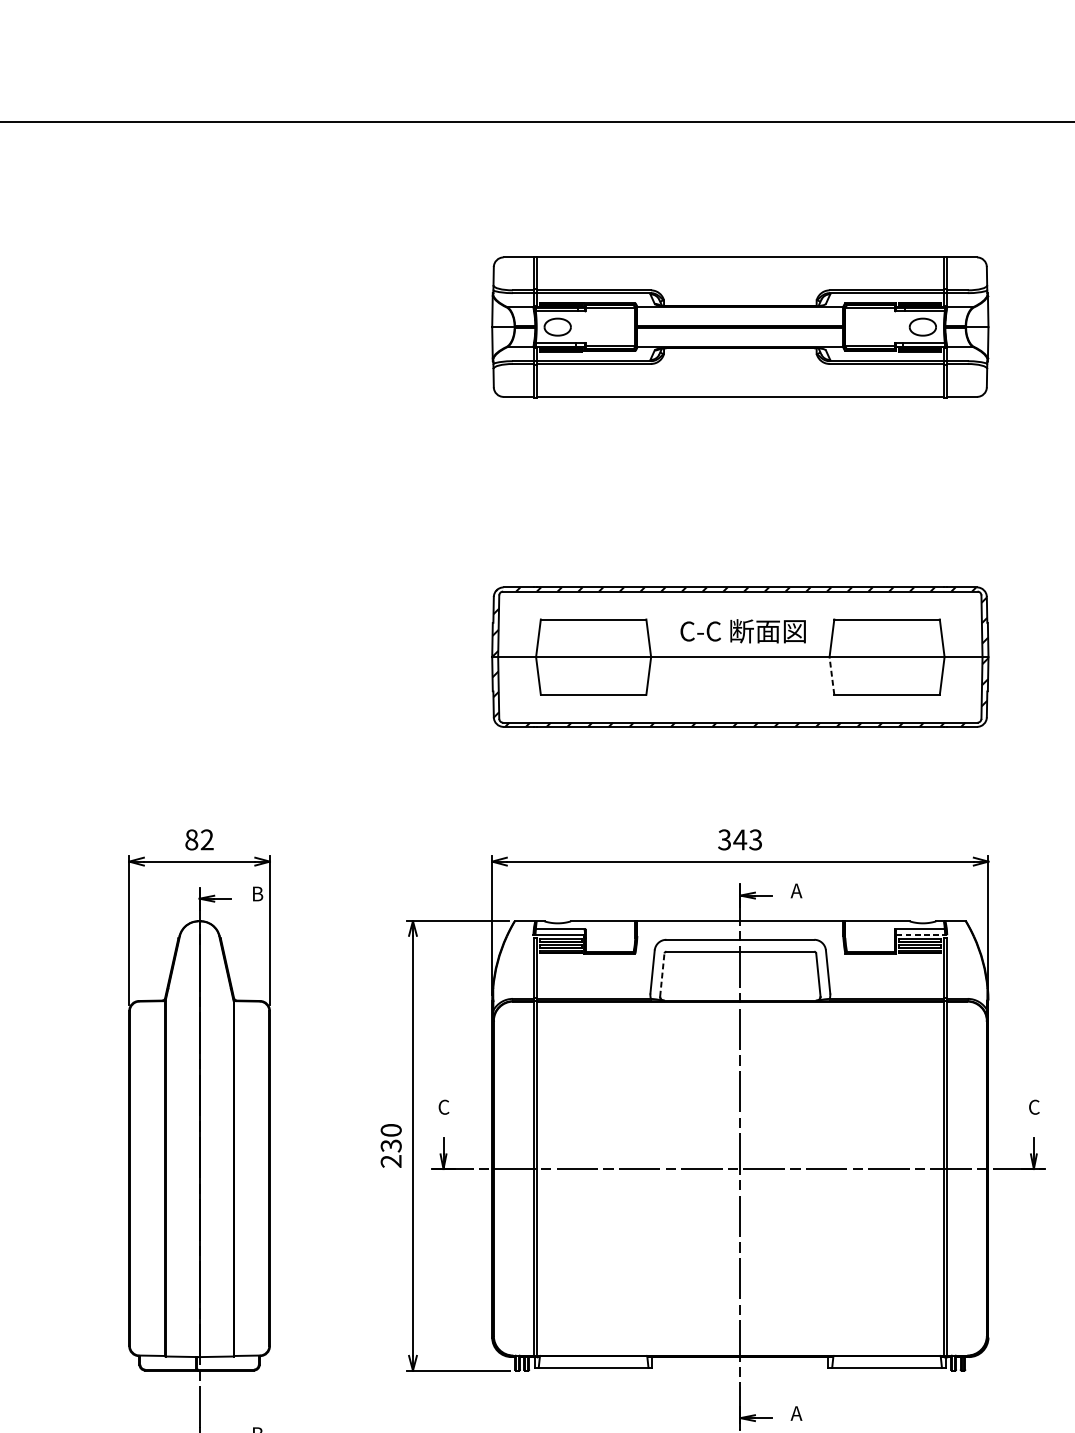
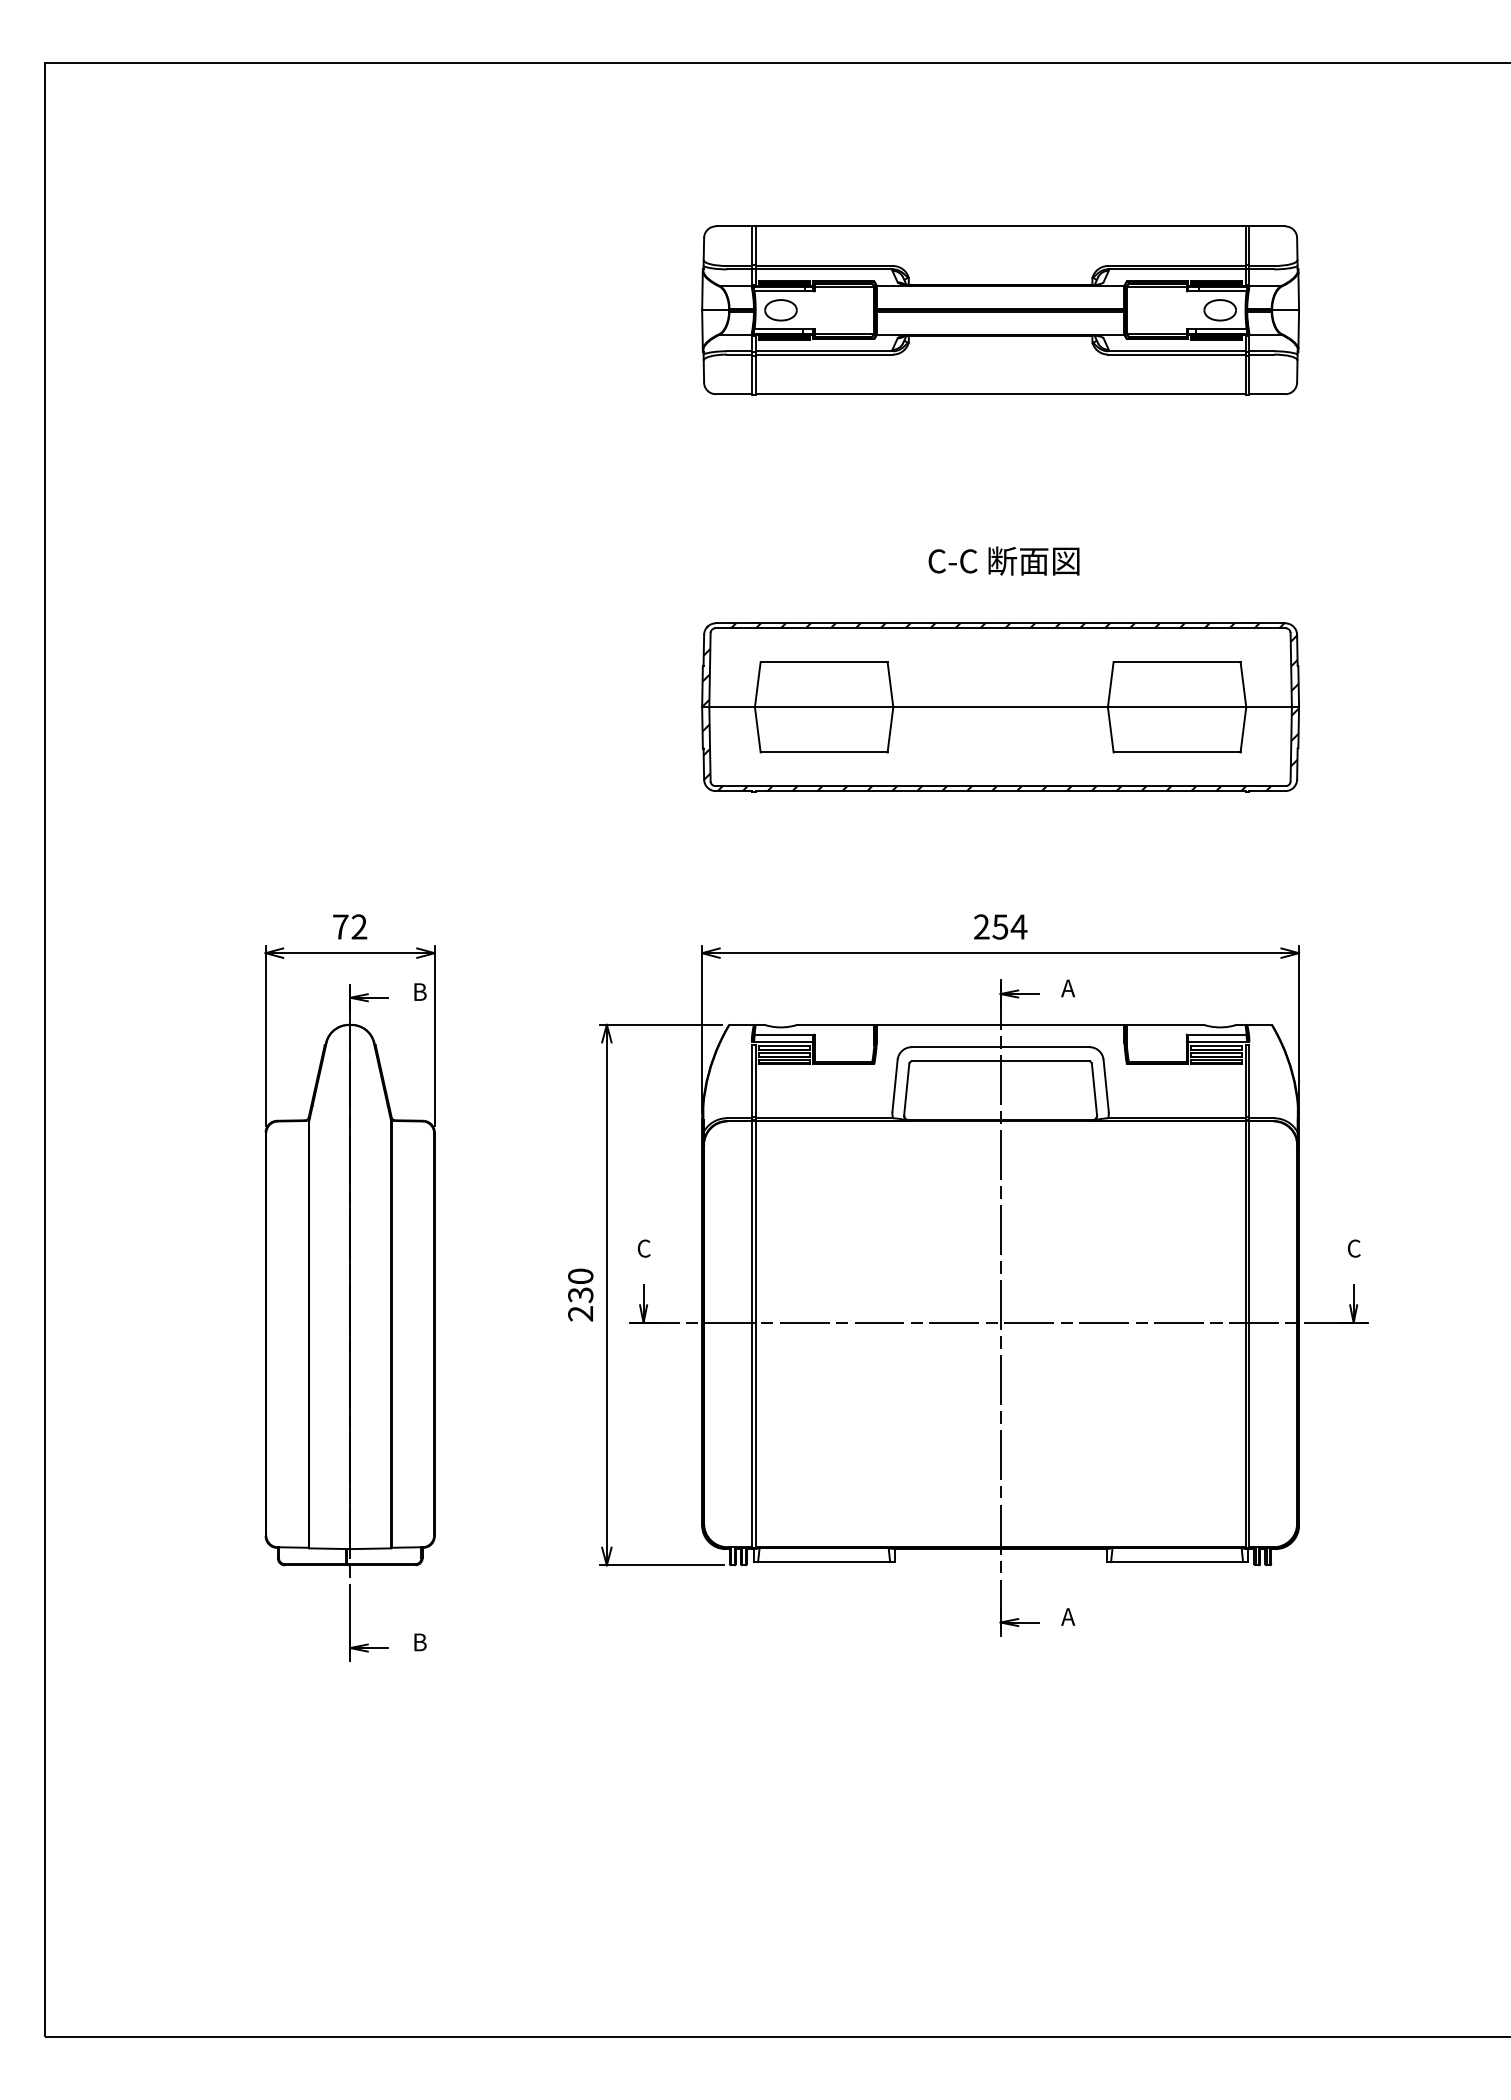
text: (742, 630) -> (1003, 560), moved
line: (831, 675) -> (1110, 729), dashed -> solid
text: (191, 839) -> (340, 926), 82 -> 72
text: (740, 839) -> (1000, 926), 343 -> 254
line: (921, 935) -> (1218, 1041), dashed -> solid
line: (662, 974) -> (906, 1089), dashed -> solid

